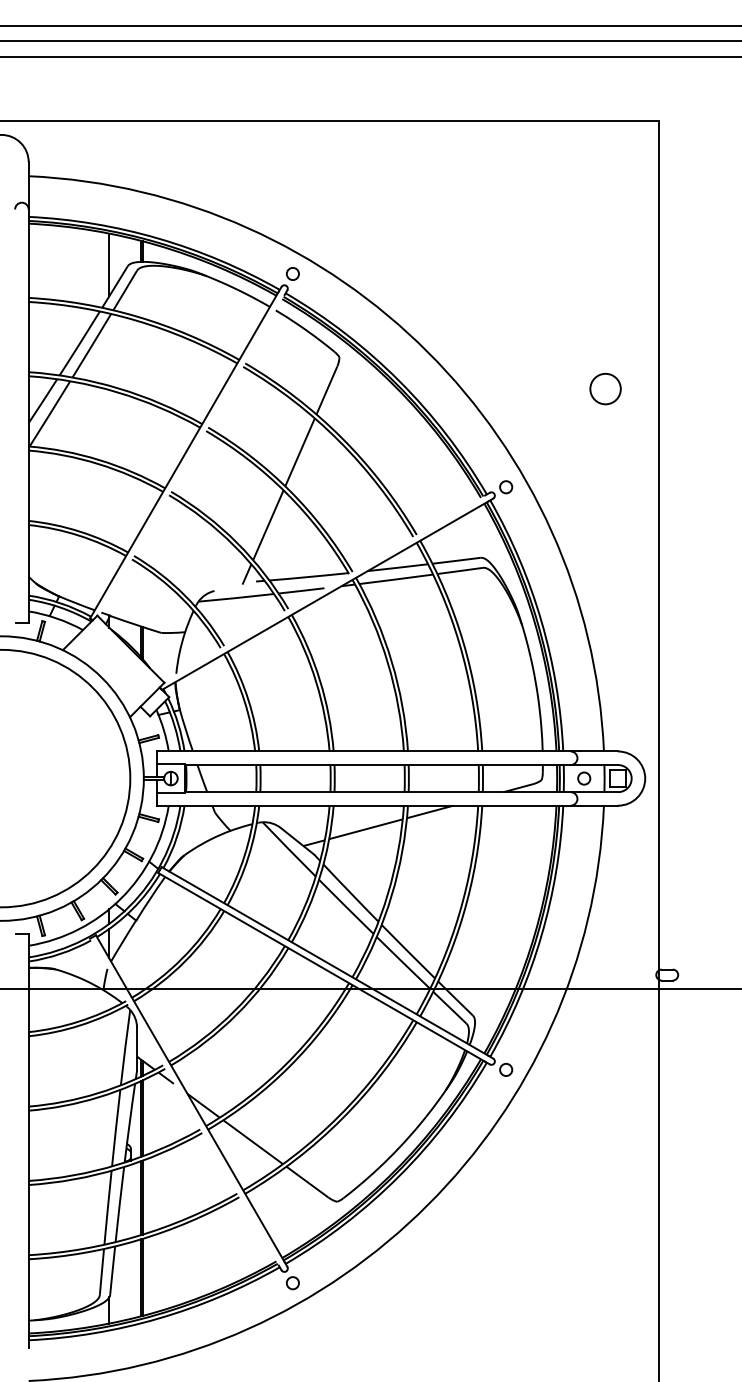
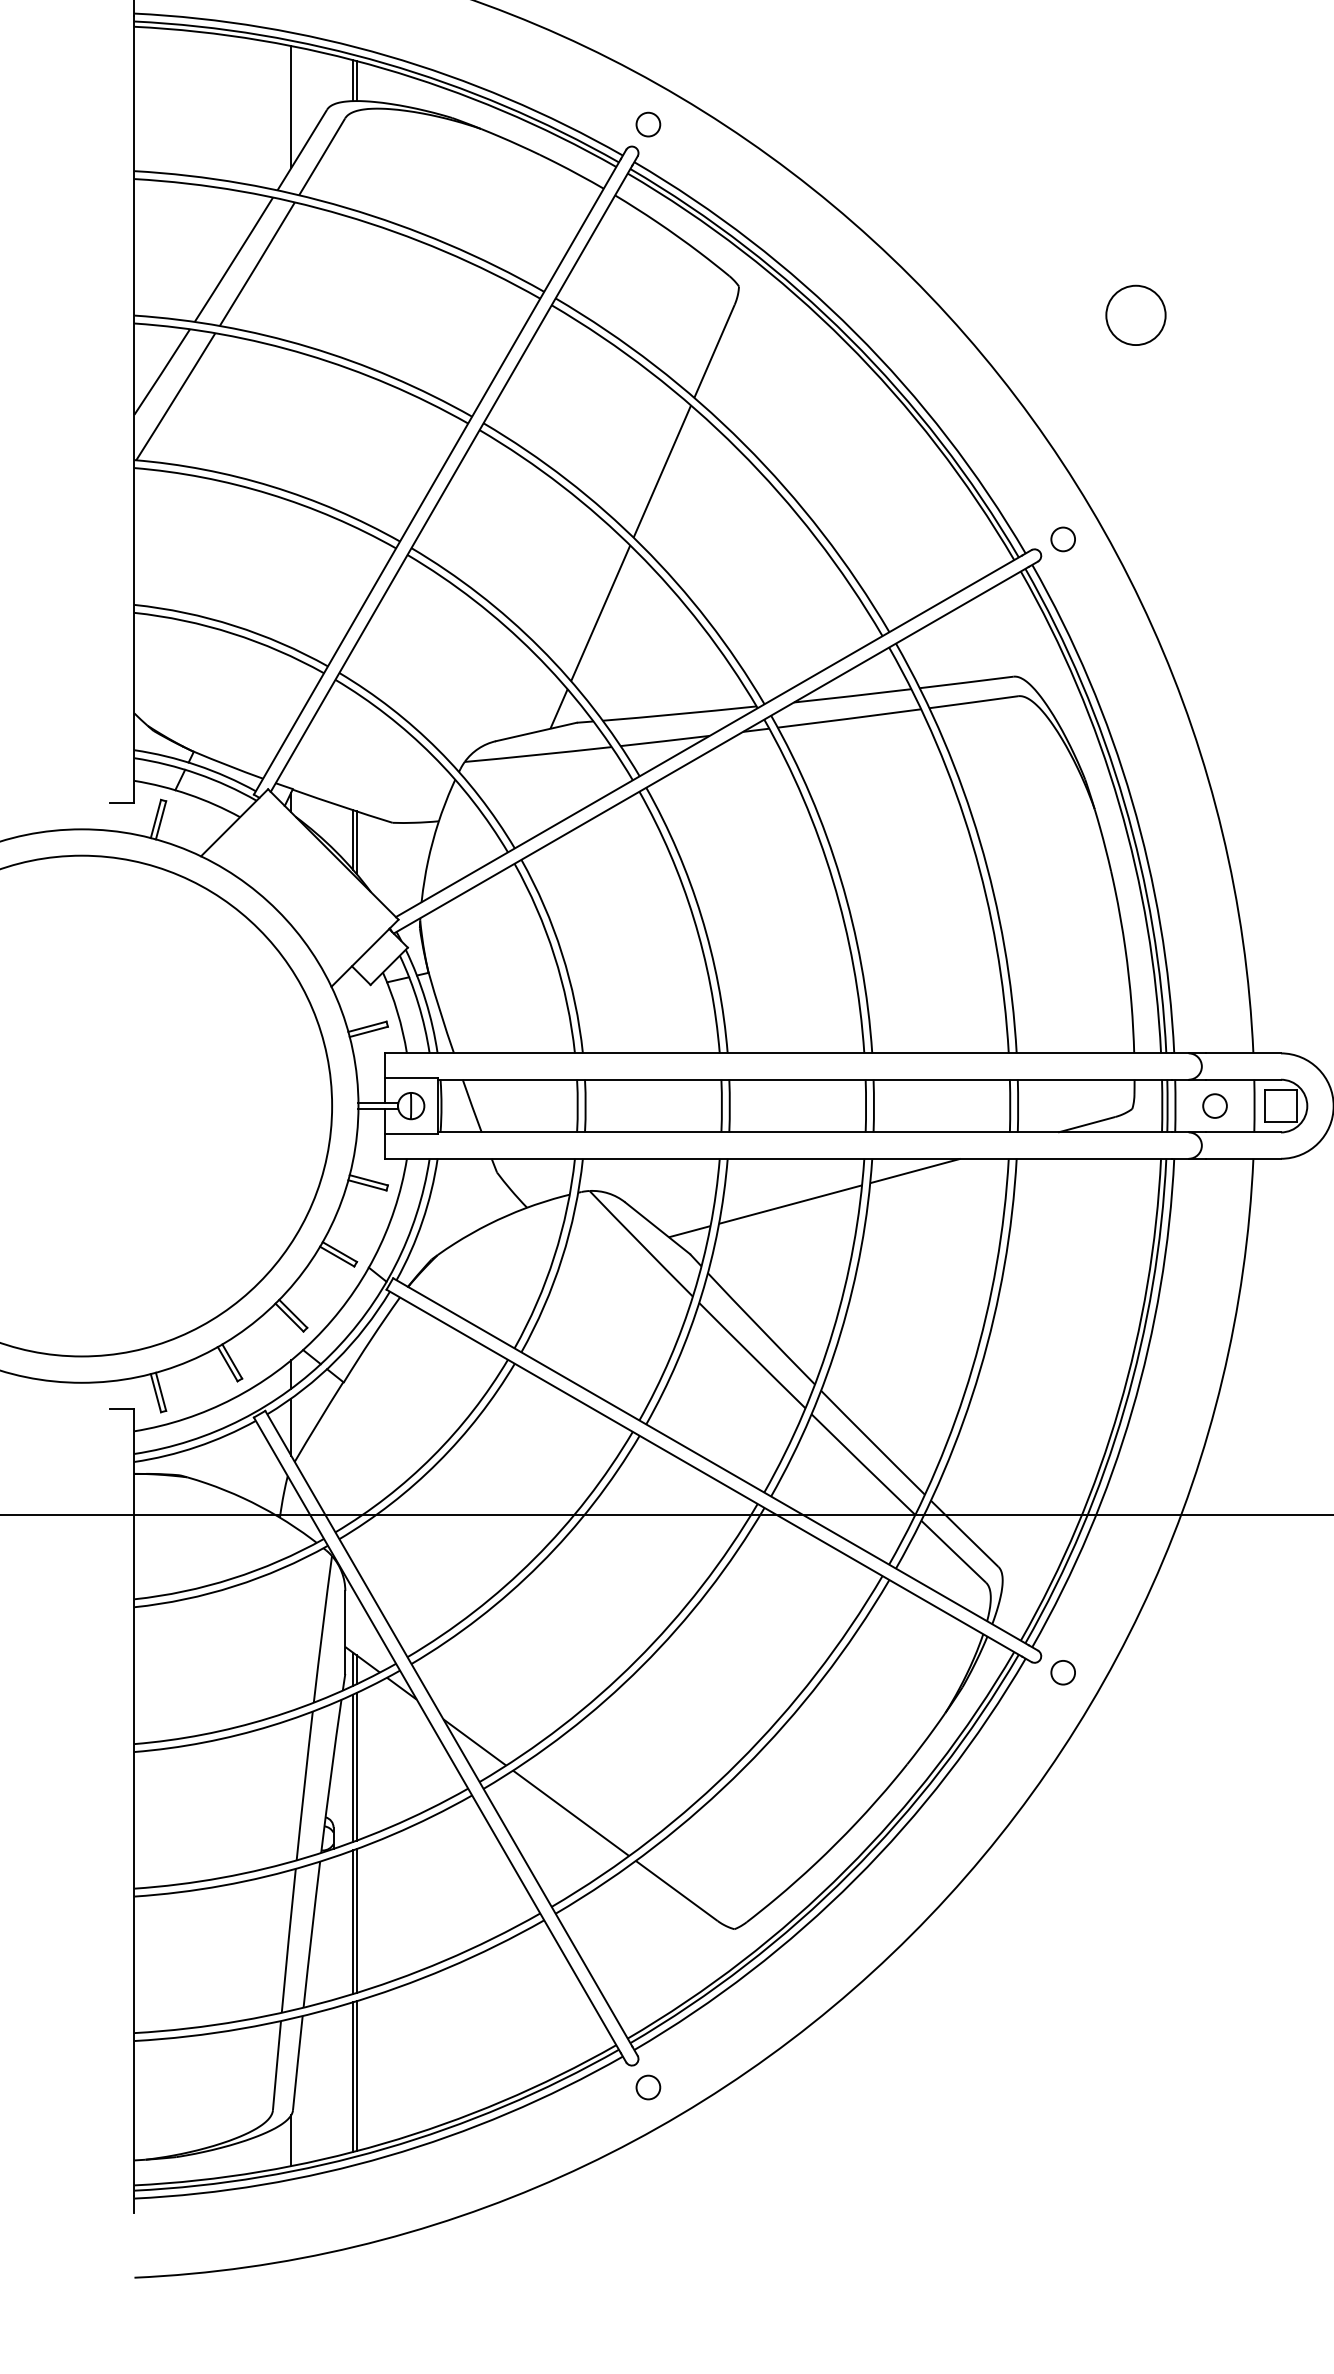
circle: (605, 389) -> (1135, 316), moved
line: (191, 456) -> (451, 479), added
line: (235, 586) -> (536, 732), added
line: (324, 588) -> (709, 736), added
line: (184, 1101) -> (437, 1734), added

